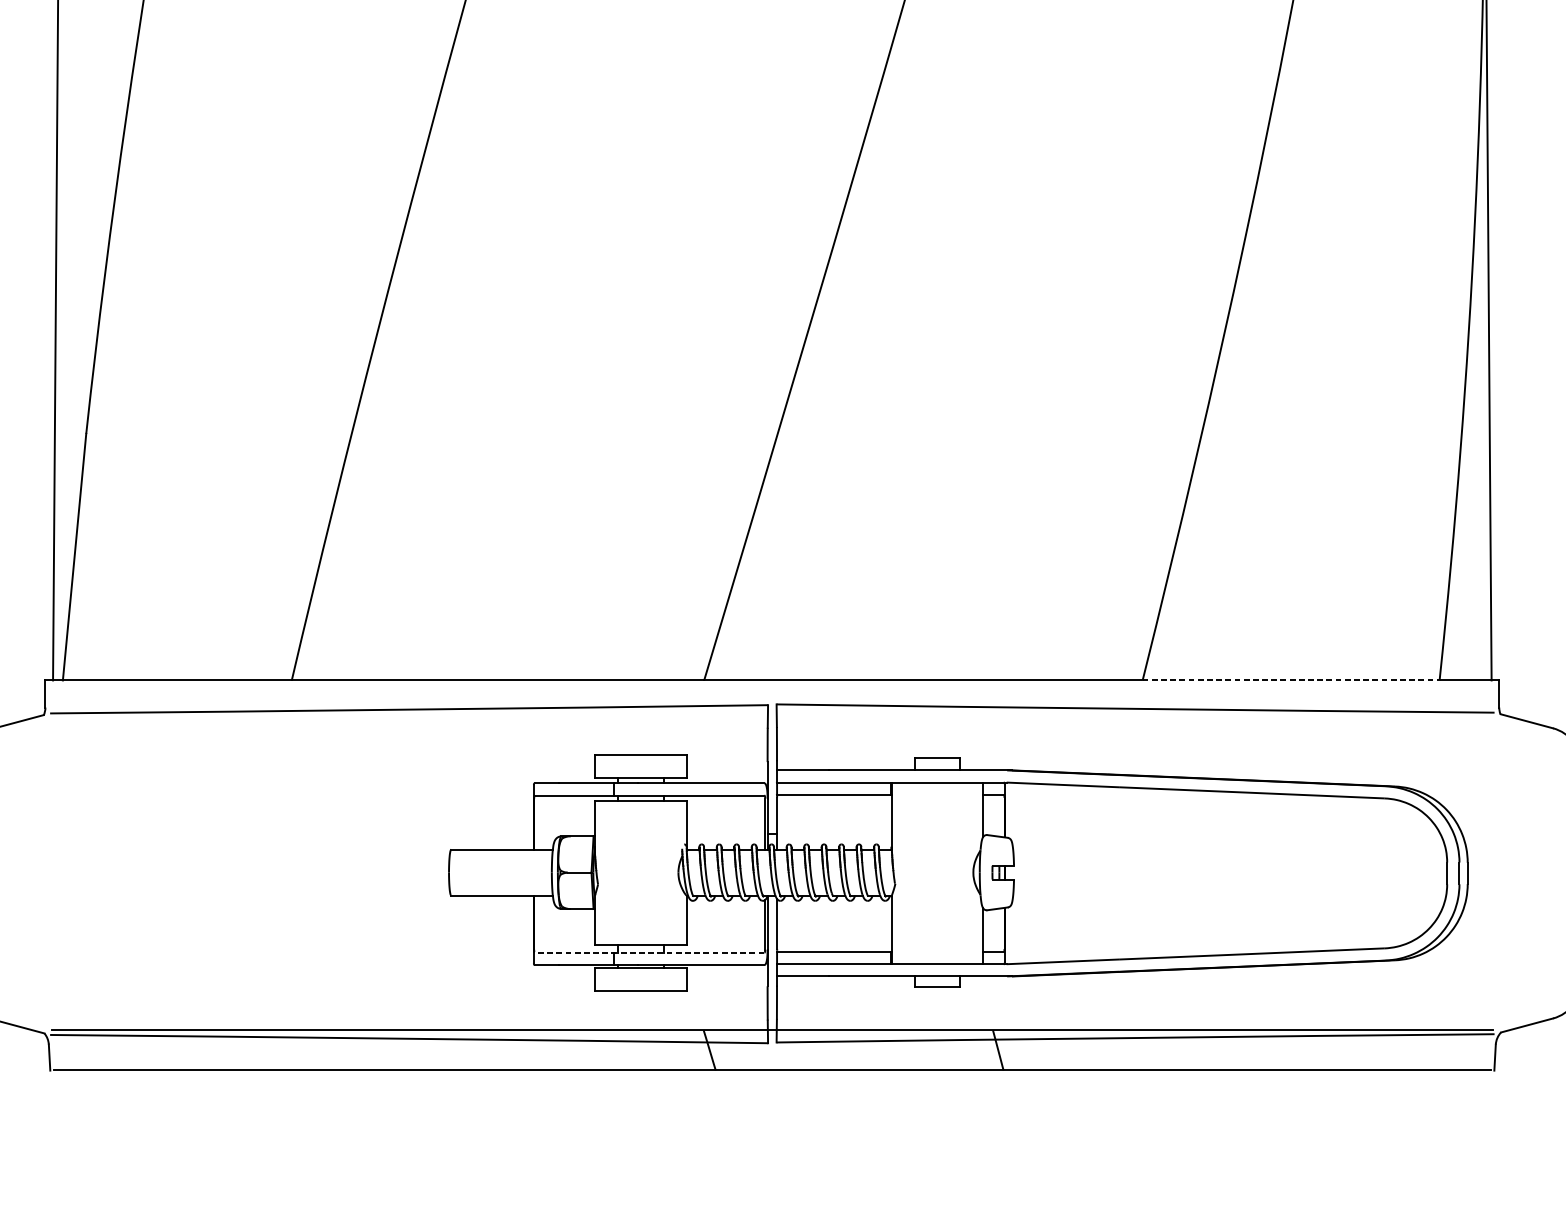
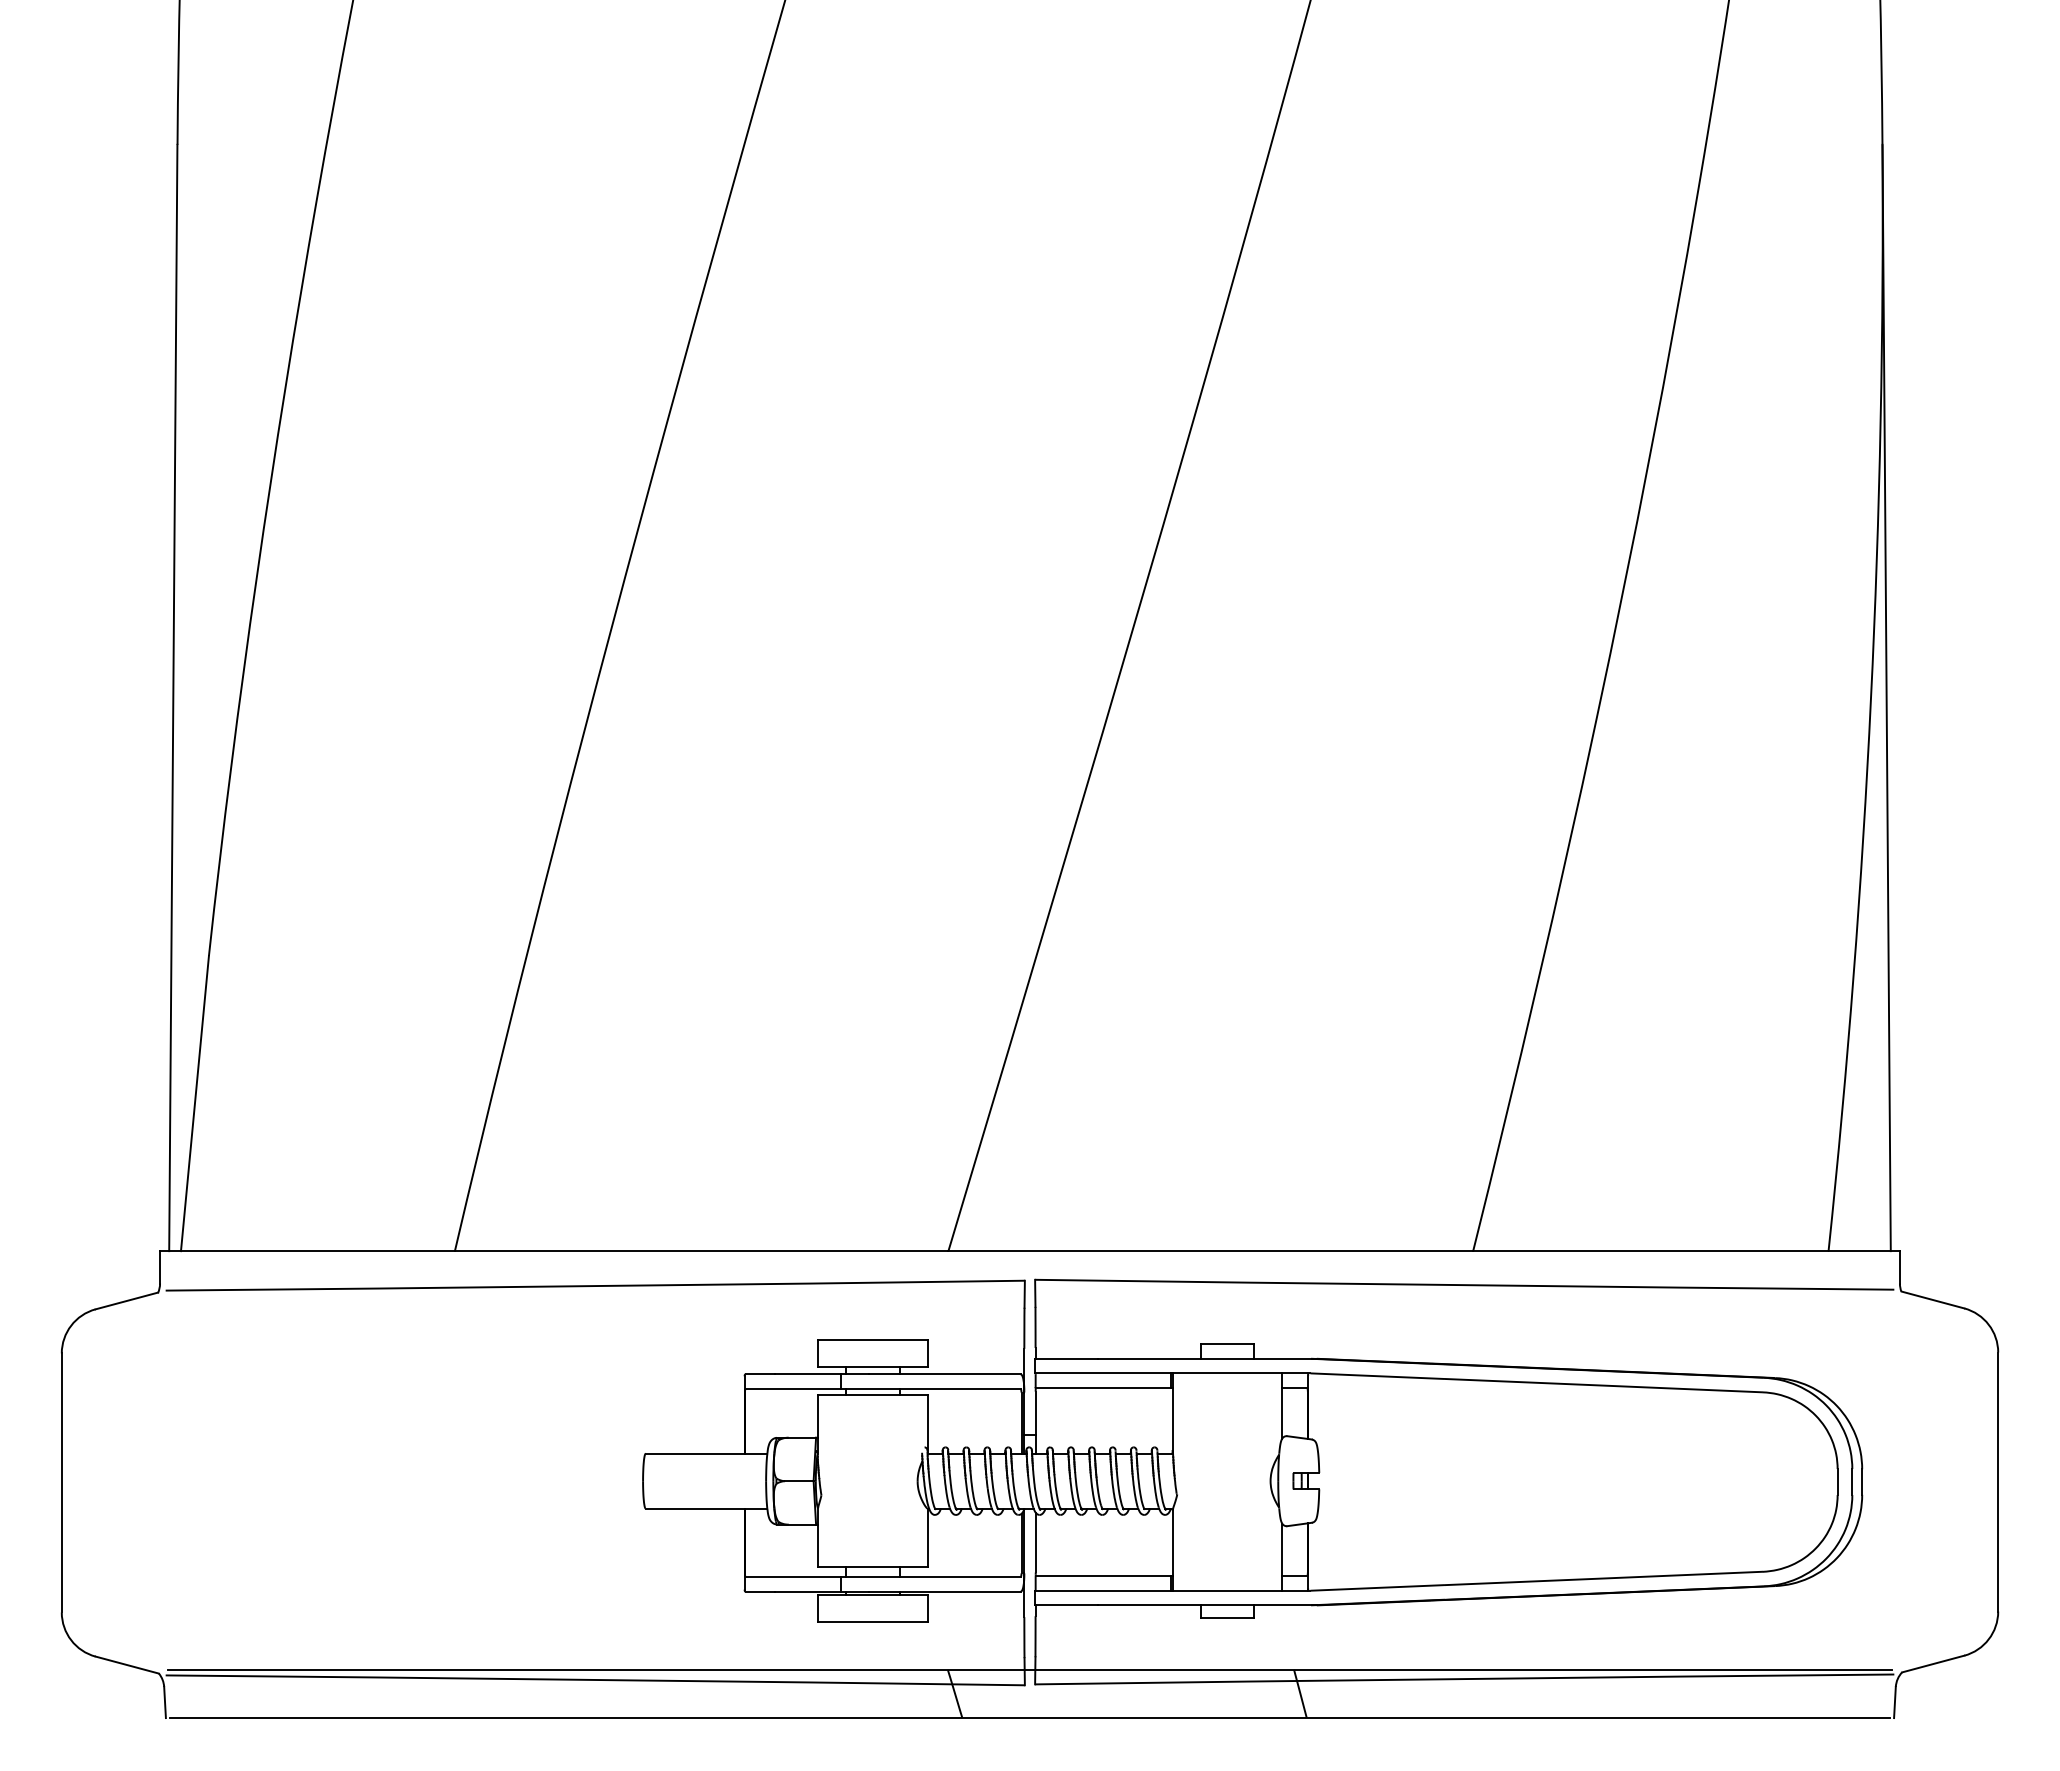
line: (1290, 680) -> (1650, 1251), dashed -> solid
line: (649, 953) -> (882, 1577), dashed -> solid

